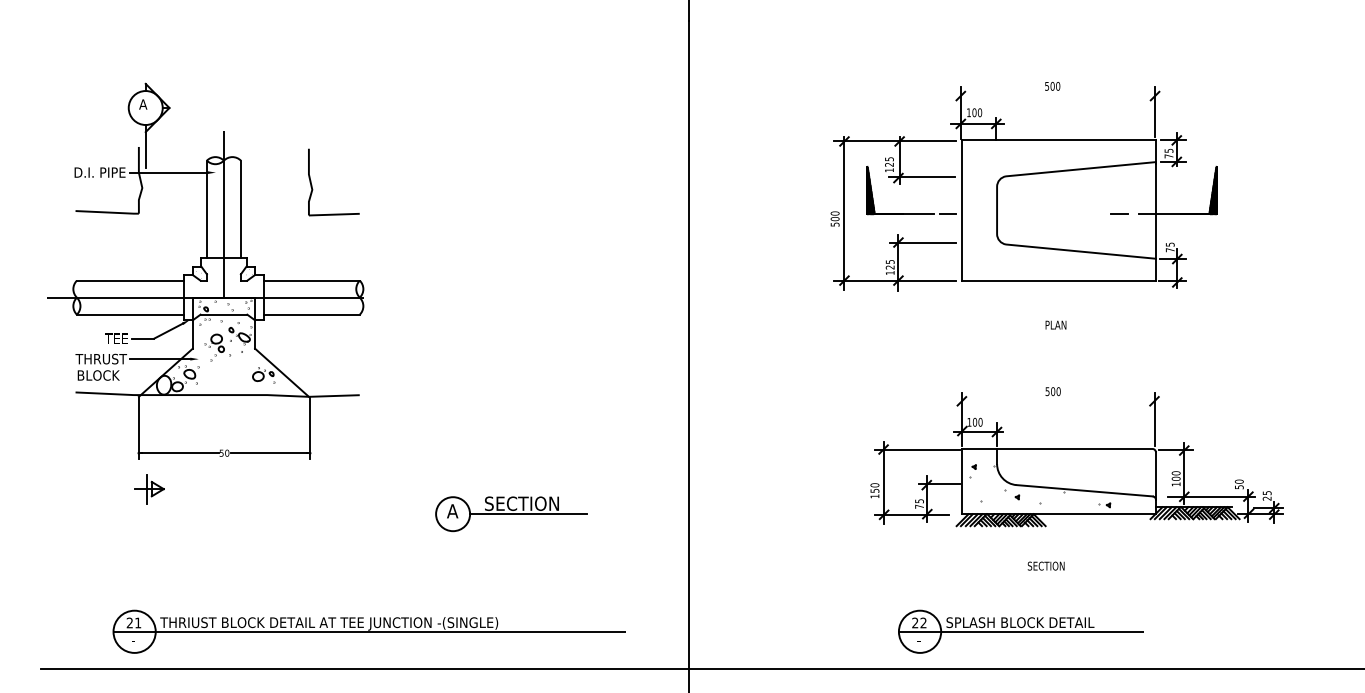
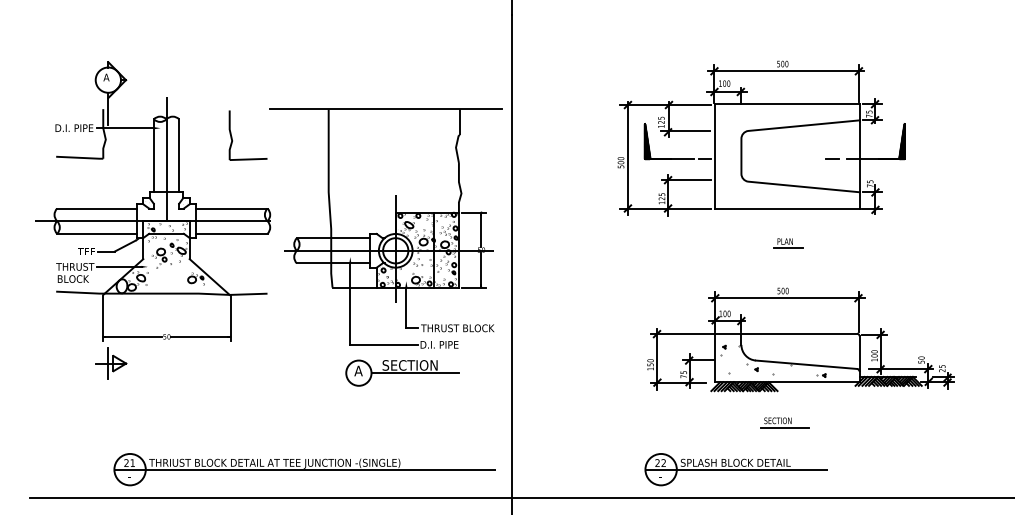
line: (1057, 96) -> (786, 71), added
part: (518, 307) -> (385, 228), added
line: (1060, 333) -> (788, 247), added
line: (1057, 401) -> (786, 298), added
part: (149, 489) -> (111, 363), size x1.43
part: (511, 513) -> (402, 372), moved
line: (1055, 576) -> (784, 428), added
part: (369, 631) -> (304, 469), moved
part: (1020, 631) -> (735, 469), moved

